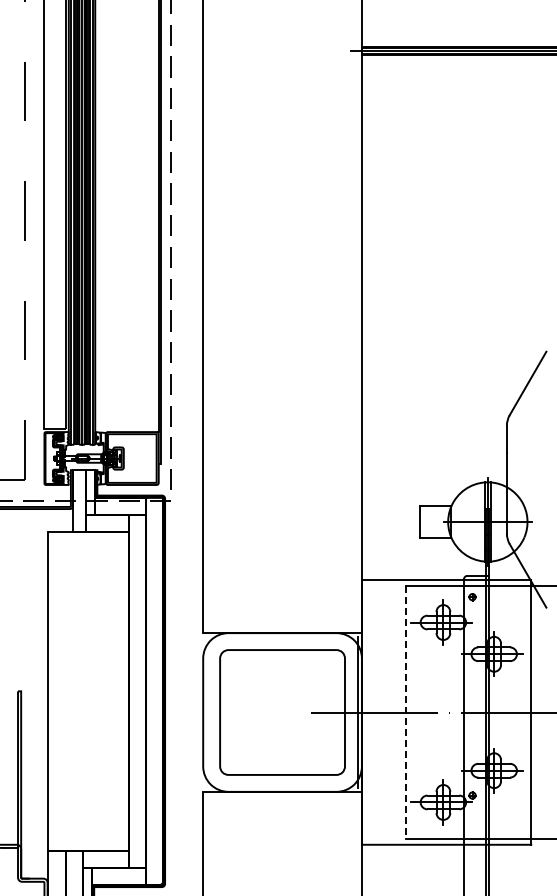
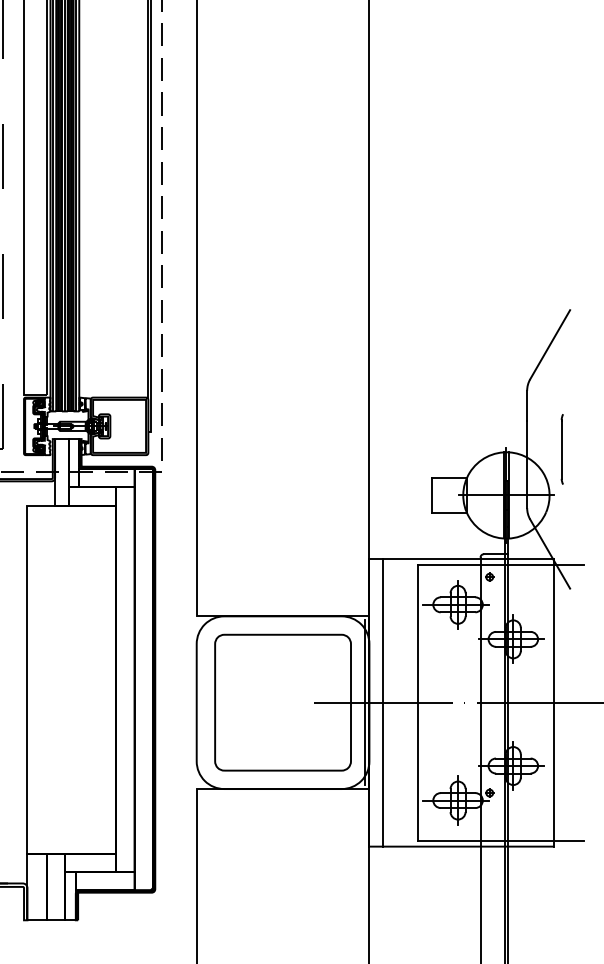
part: (538, 479) -> (561, 449), added
line: (374, 712) -> (383, 702), added
line: (406, 712) -> (417, 702), dashed -> solid

